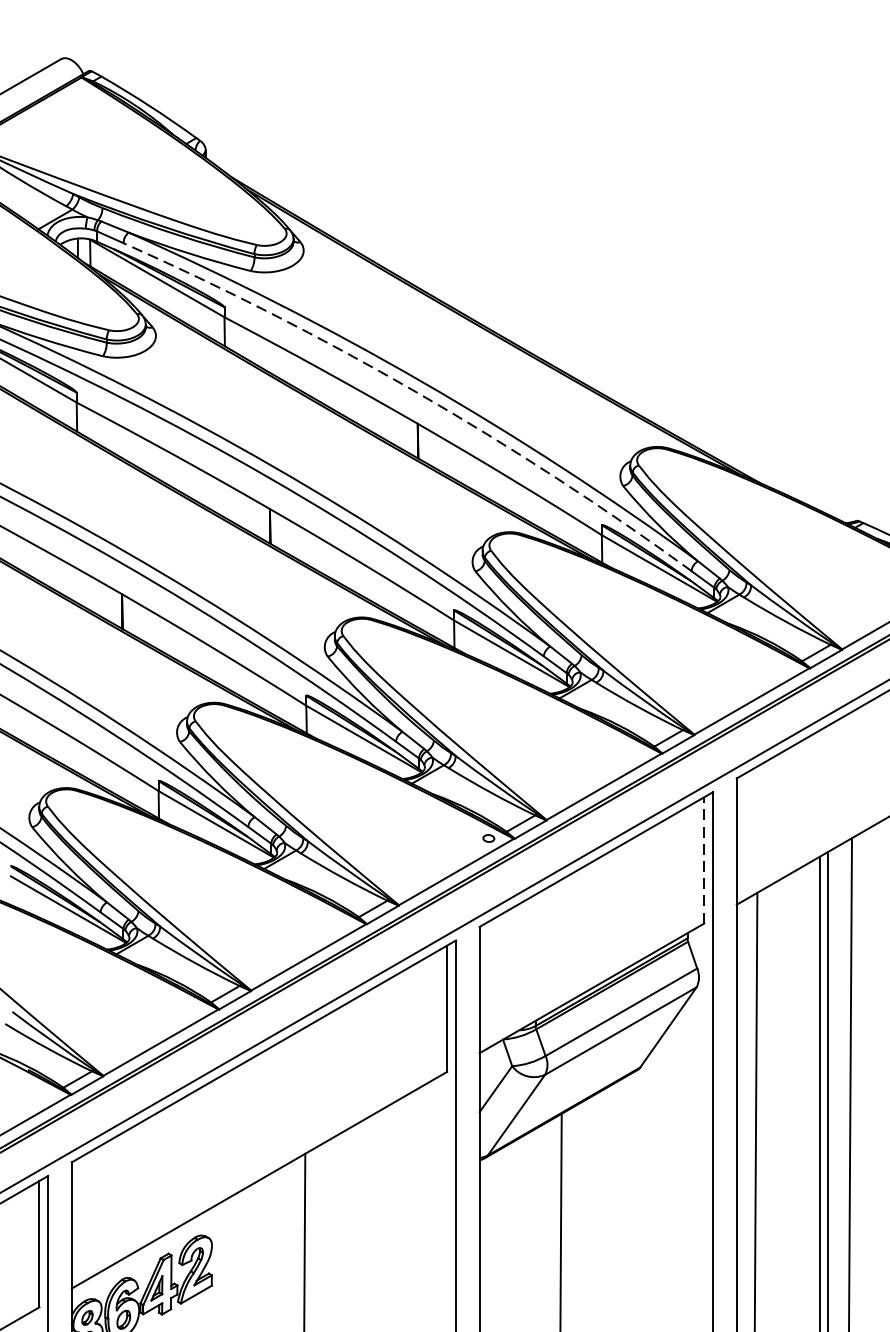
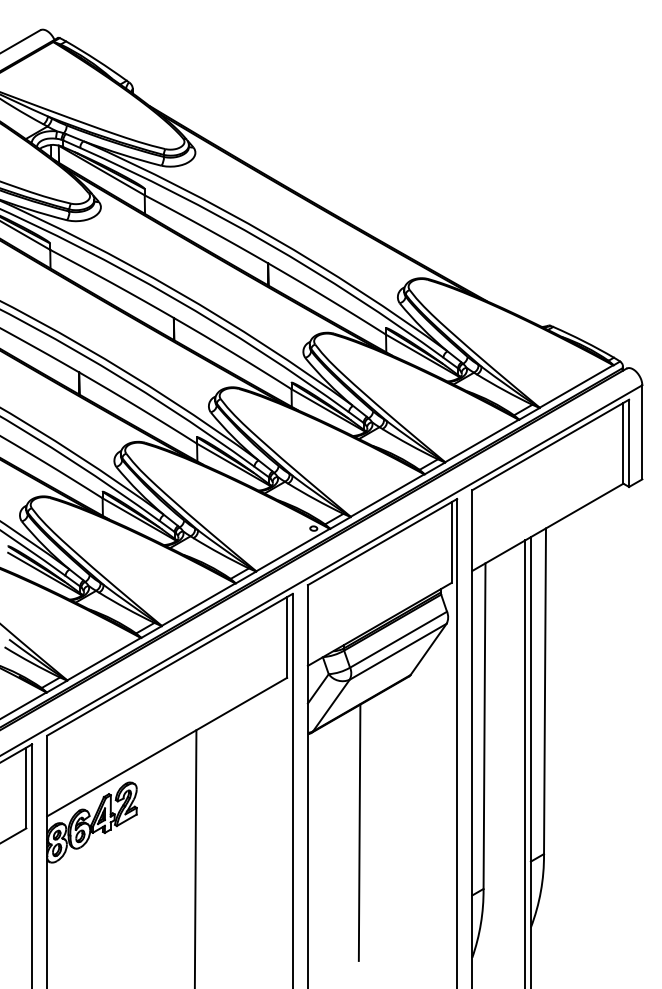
arc: (416, 392) -> (267, 243), dashed -> solid
line: (704, 860) -> (451, 542), dashed -> solid

